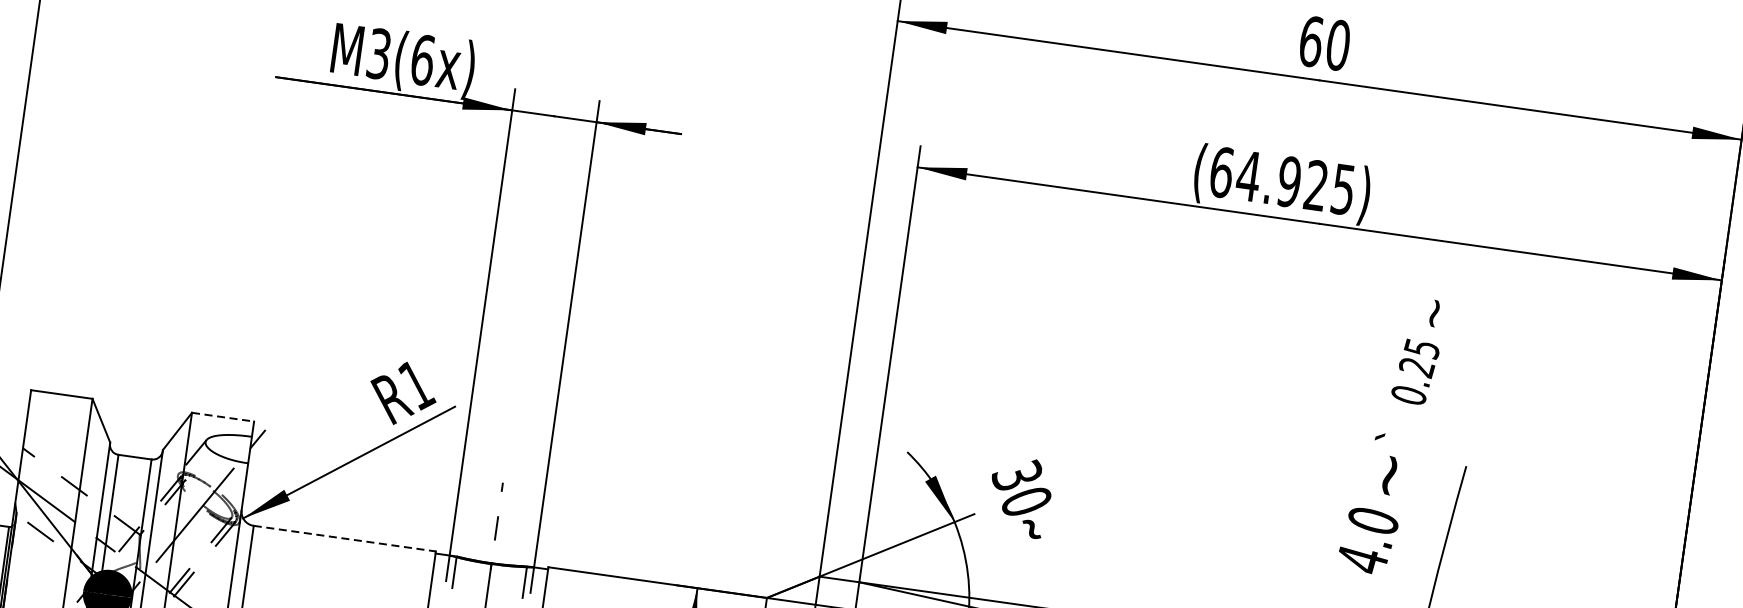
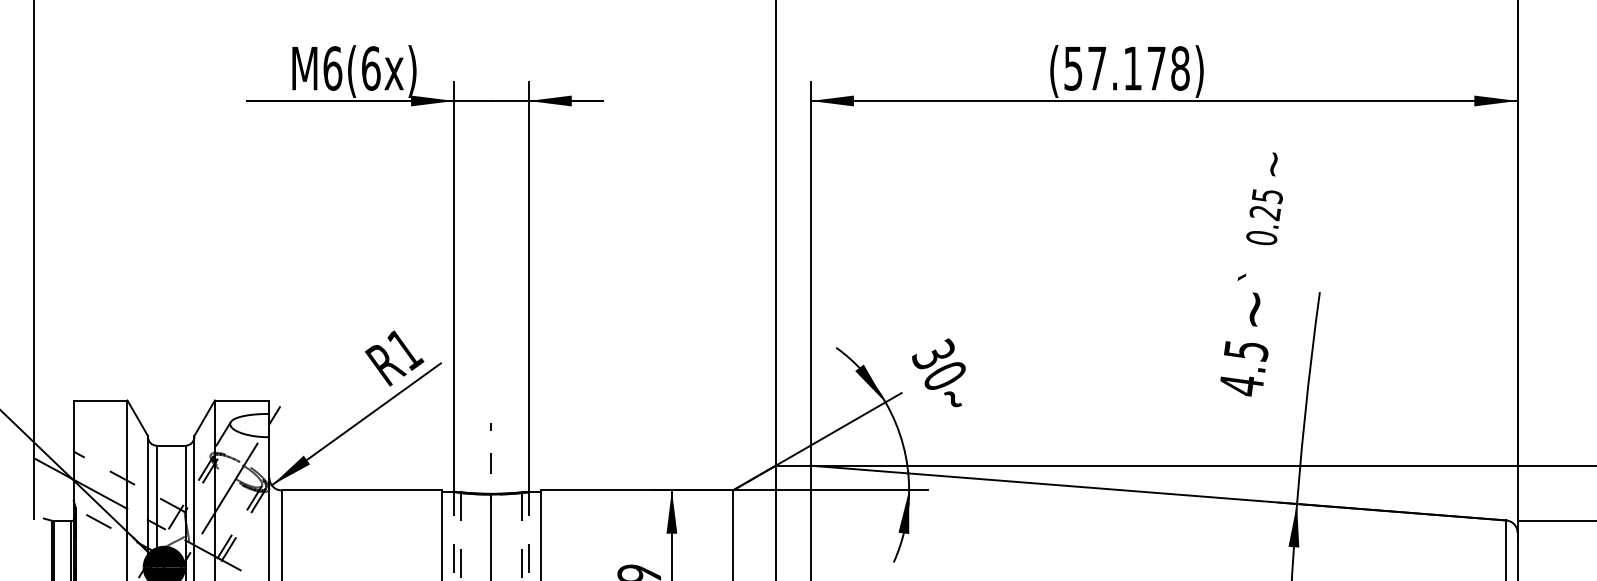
text: (378, 53) -> (332, 68), M3(6x) -> M6(6x)
text: (1282, 180) -> (1126, 68), (64.925) -> (57.178)
line: (223, 417) -> (242, 400), dashed -> solid
text: (1373, 520) -> (1246, 350), 4.0 -> 4.5
line: (345, 538) -> (362, 490), dashed -> solid

